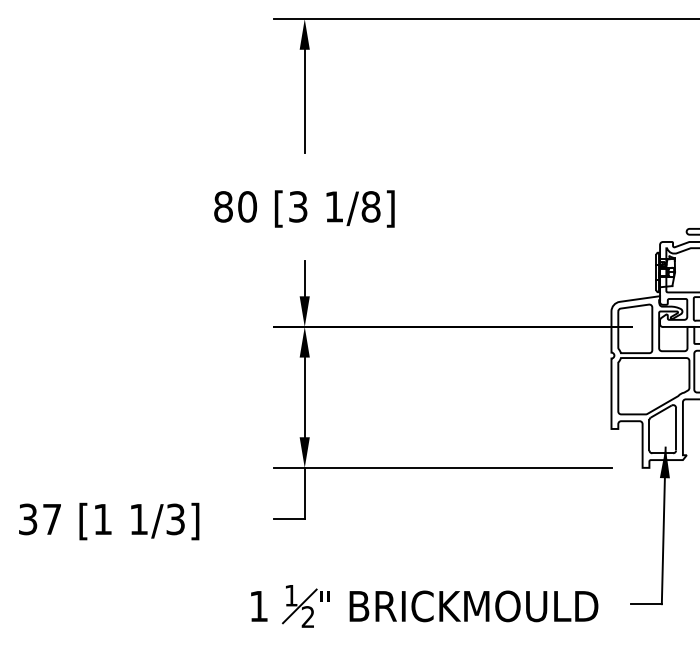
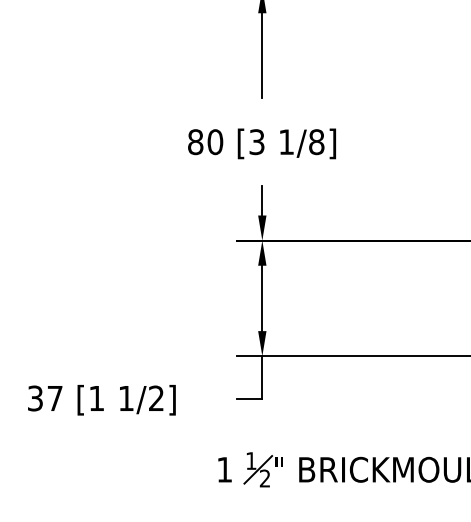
text: (175, 519) -> (156, 398), 1/3] -> 1/2]

